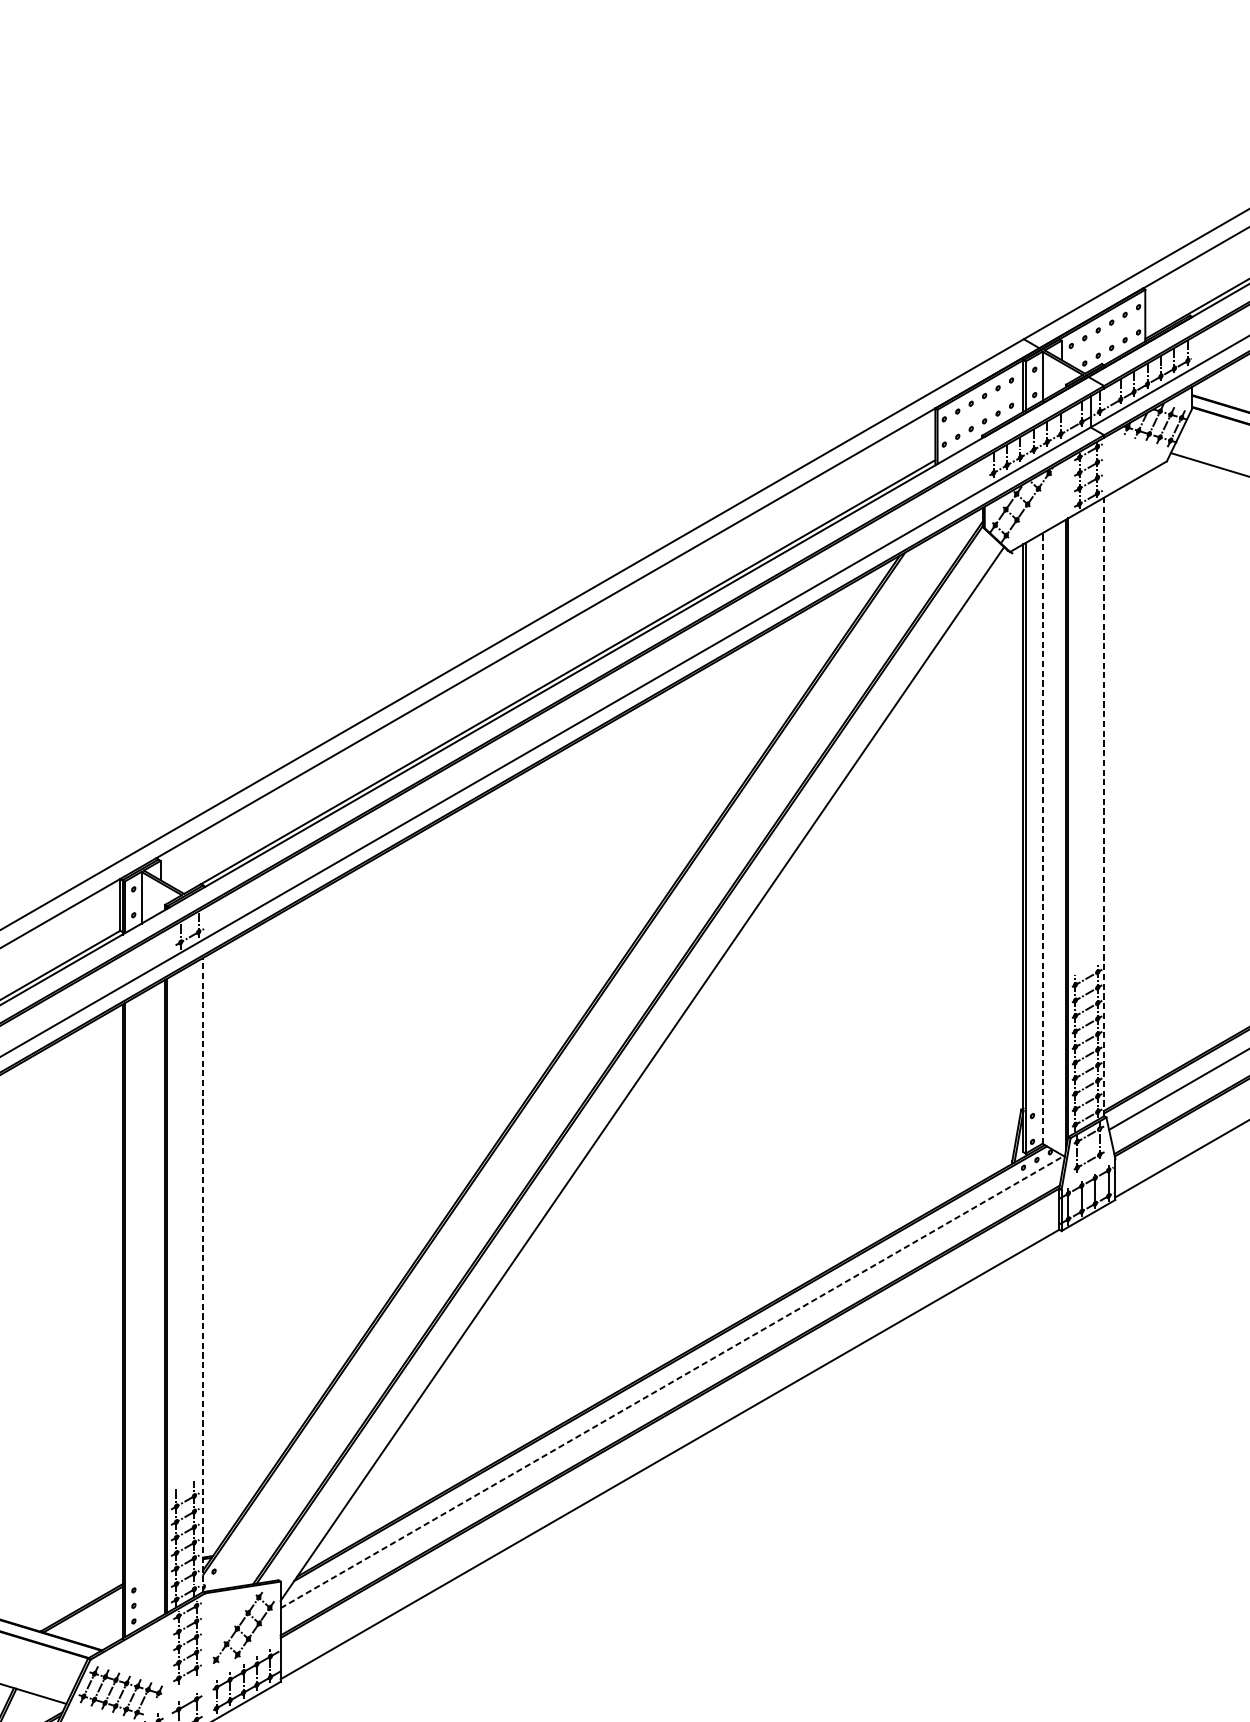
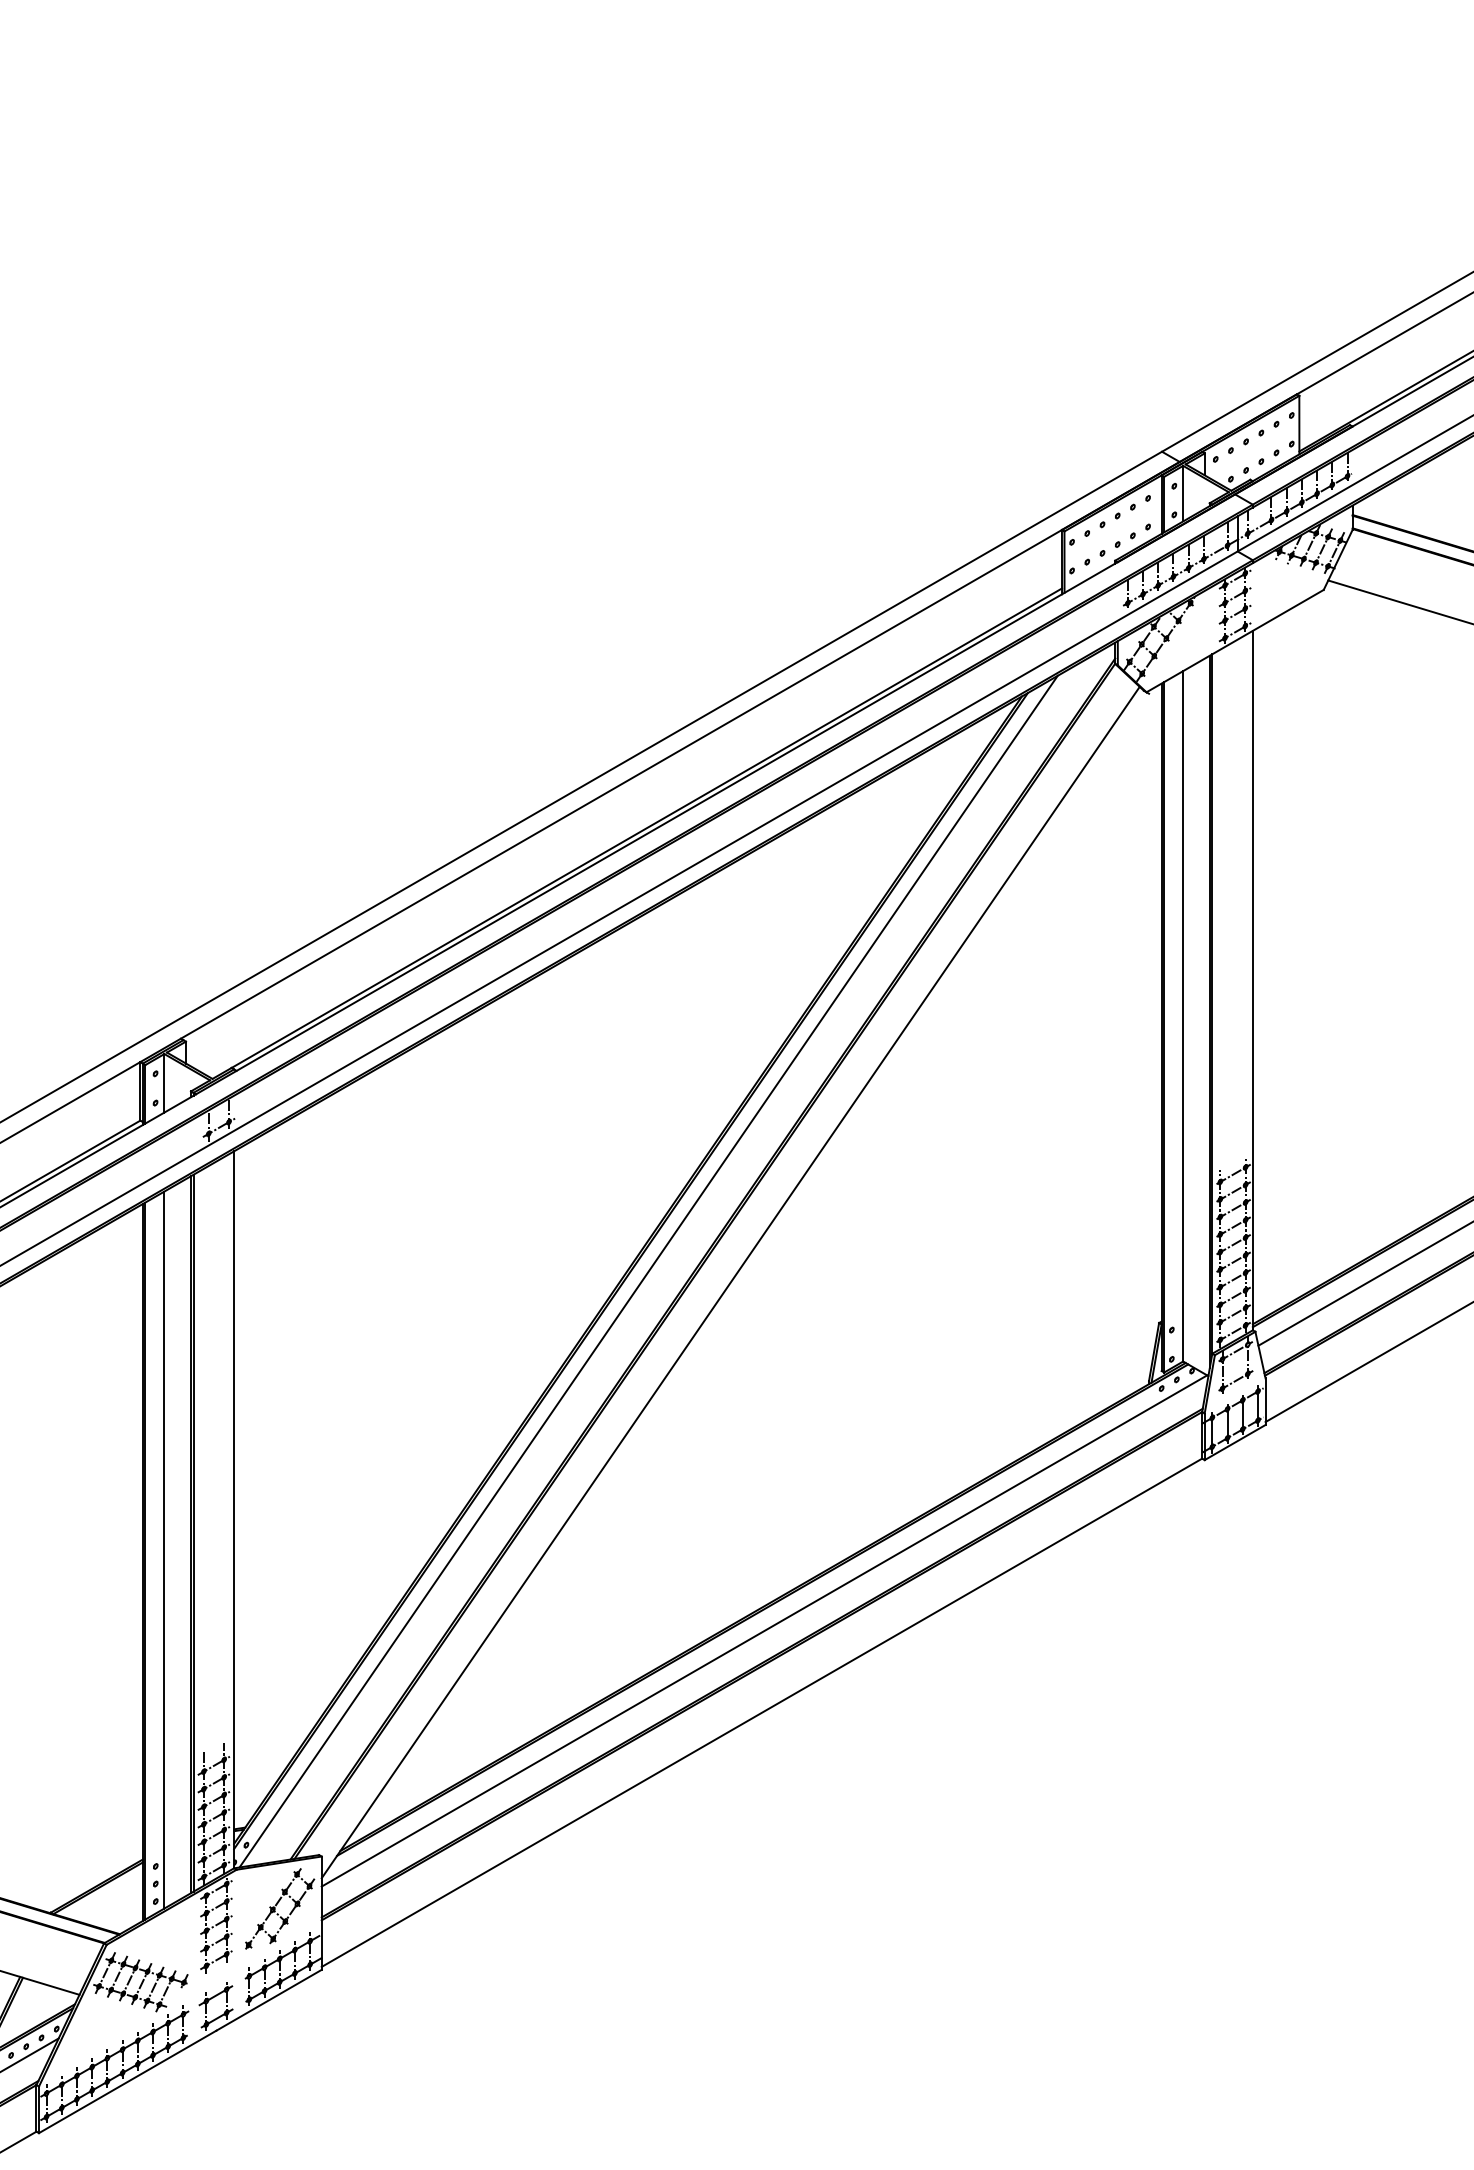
line: (1103, 806) -> (1252, 980), dashed -> solid
line: (1042, 837) -> (1183, 1015), dashed -> solid
line: (569, 1064) -> (648, 1271), added
line: (203, 1274) -> (234, 1509), dashed -> solid
line: (141, 1310) -> (164, 1549), added
line: (672, 1381) -> (764, 1630), dashed -> solid

